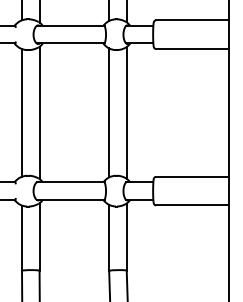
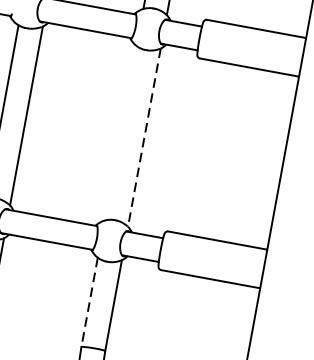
line: (109, 112) -> (121, 132), removed
line: (126, 112) -> (144, 137), solid -> dashed
line: (109, 237) -> (90, 301), solid -> dashed

